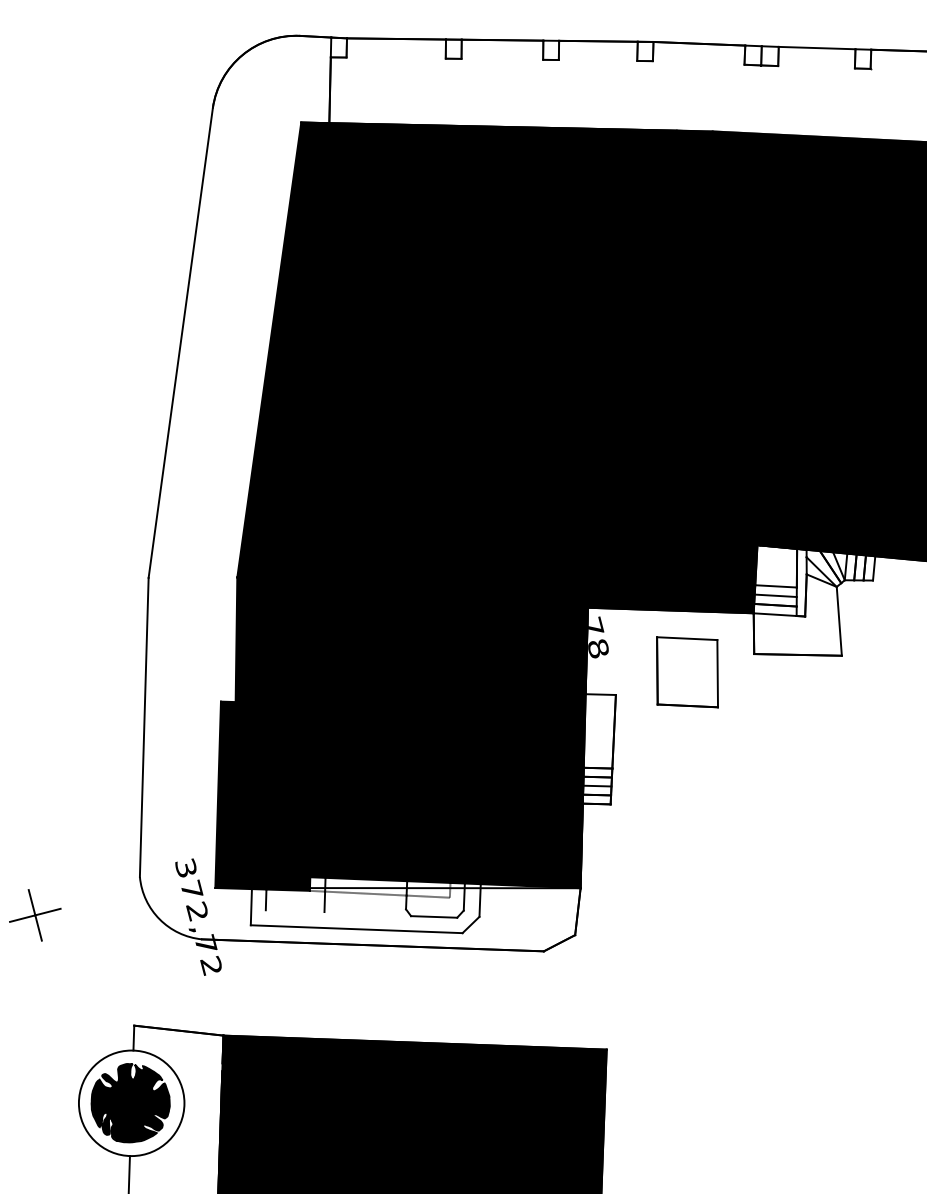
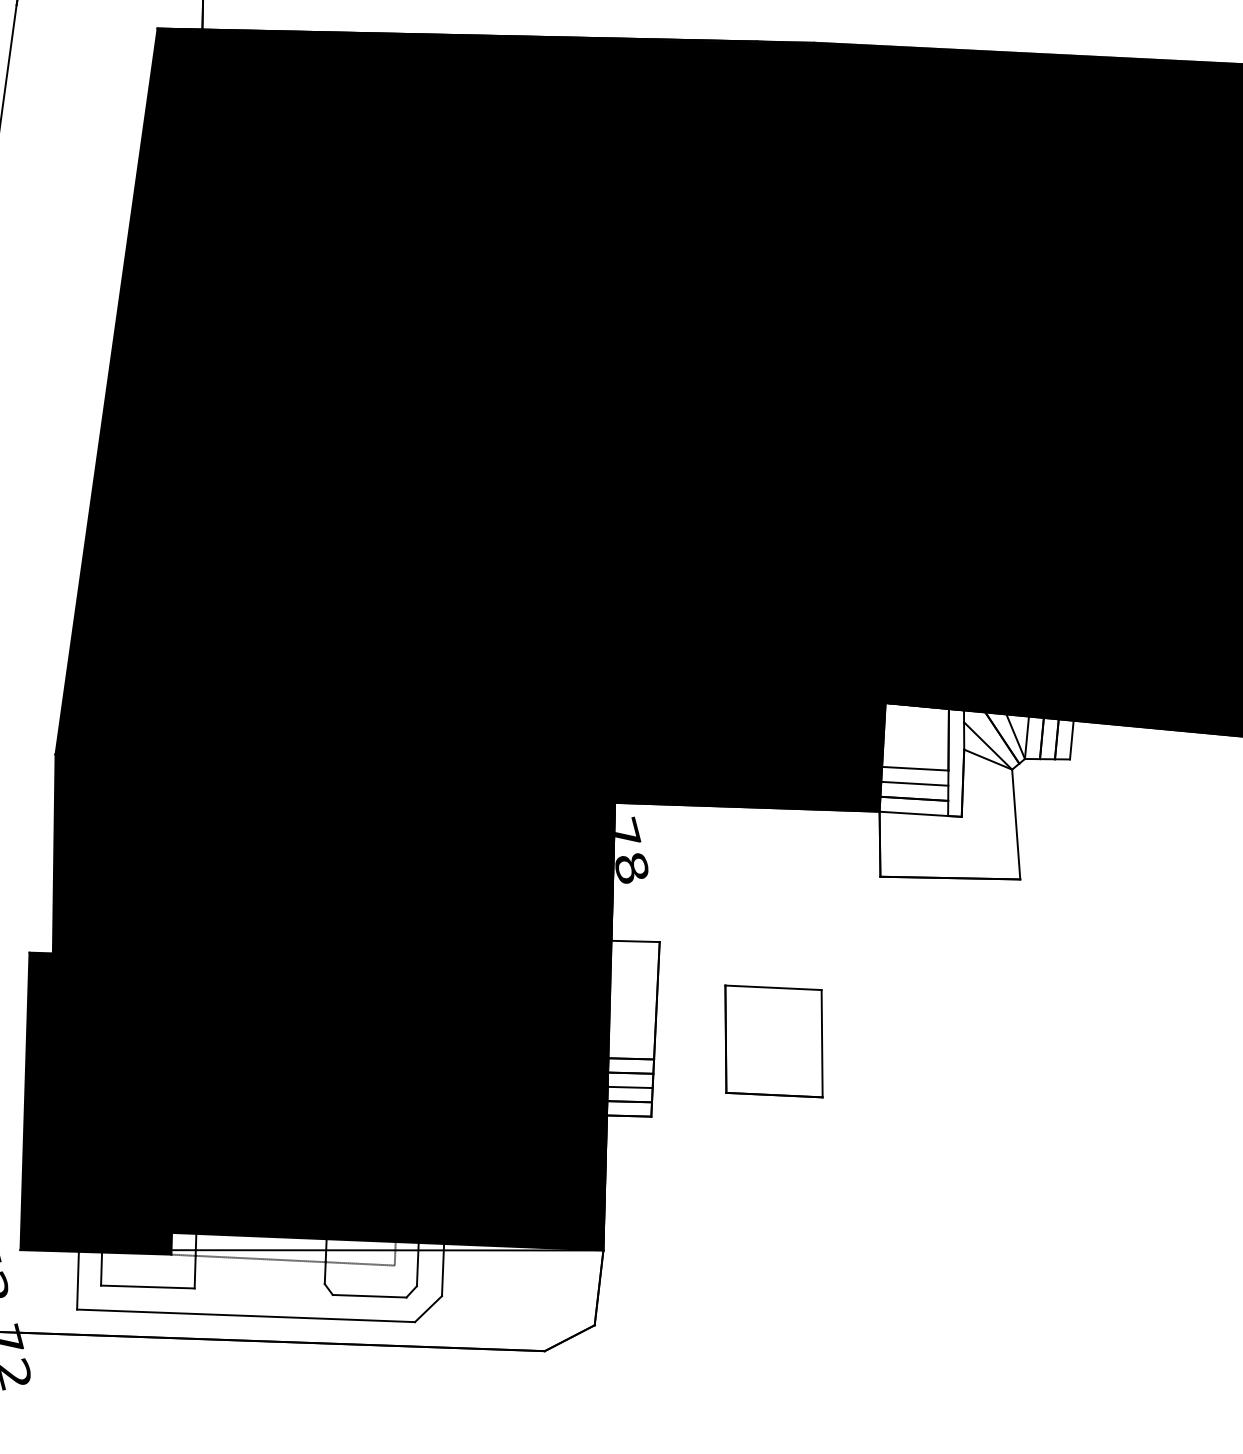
part: (687, 672) -> (773, 1041), moved
line: (294, 911) -> (146, 1287), added

